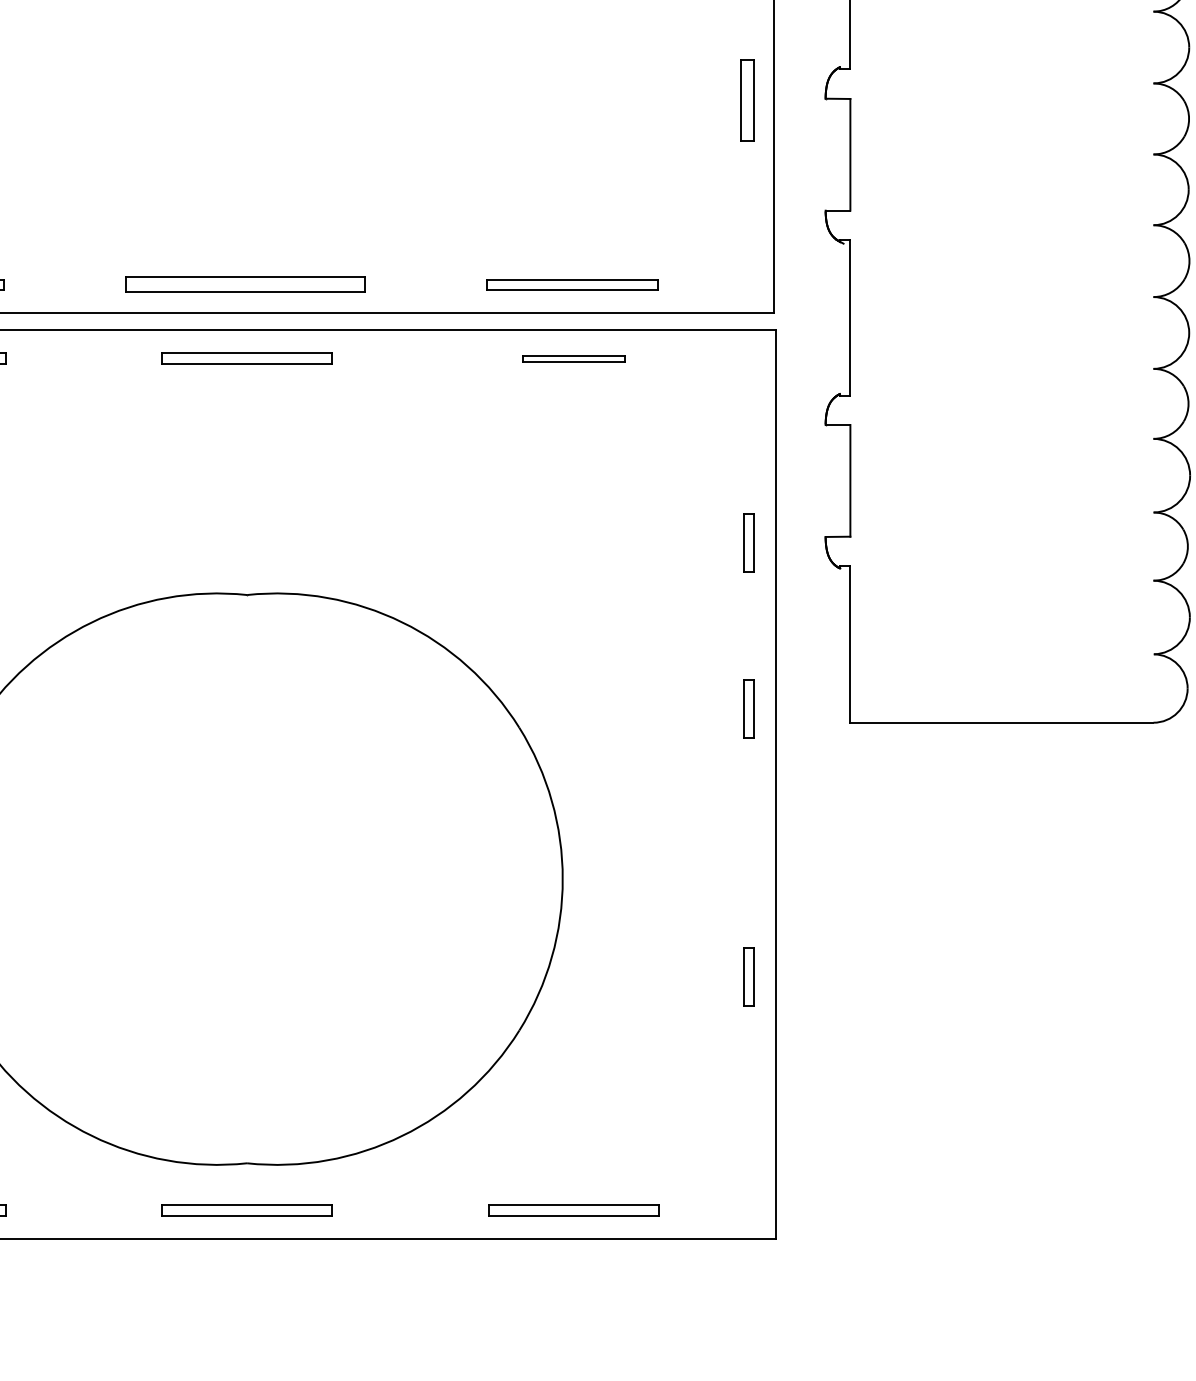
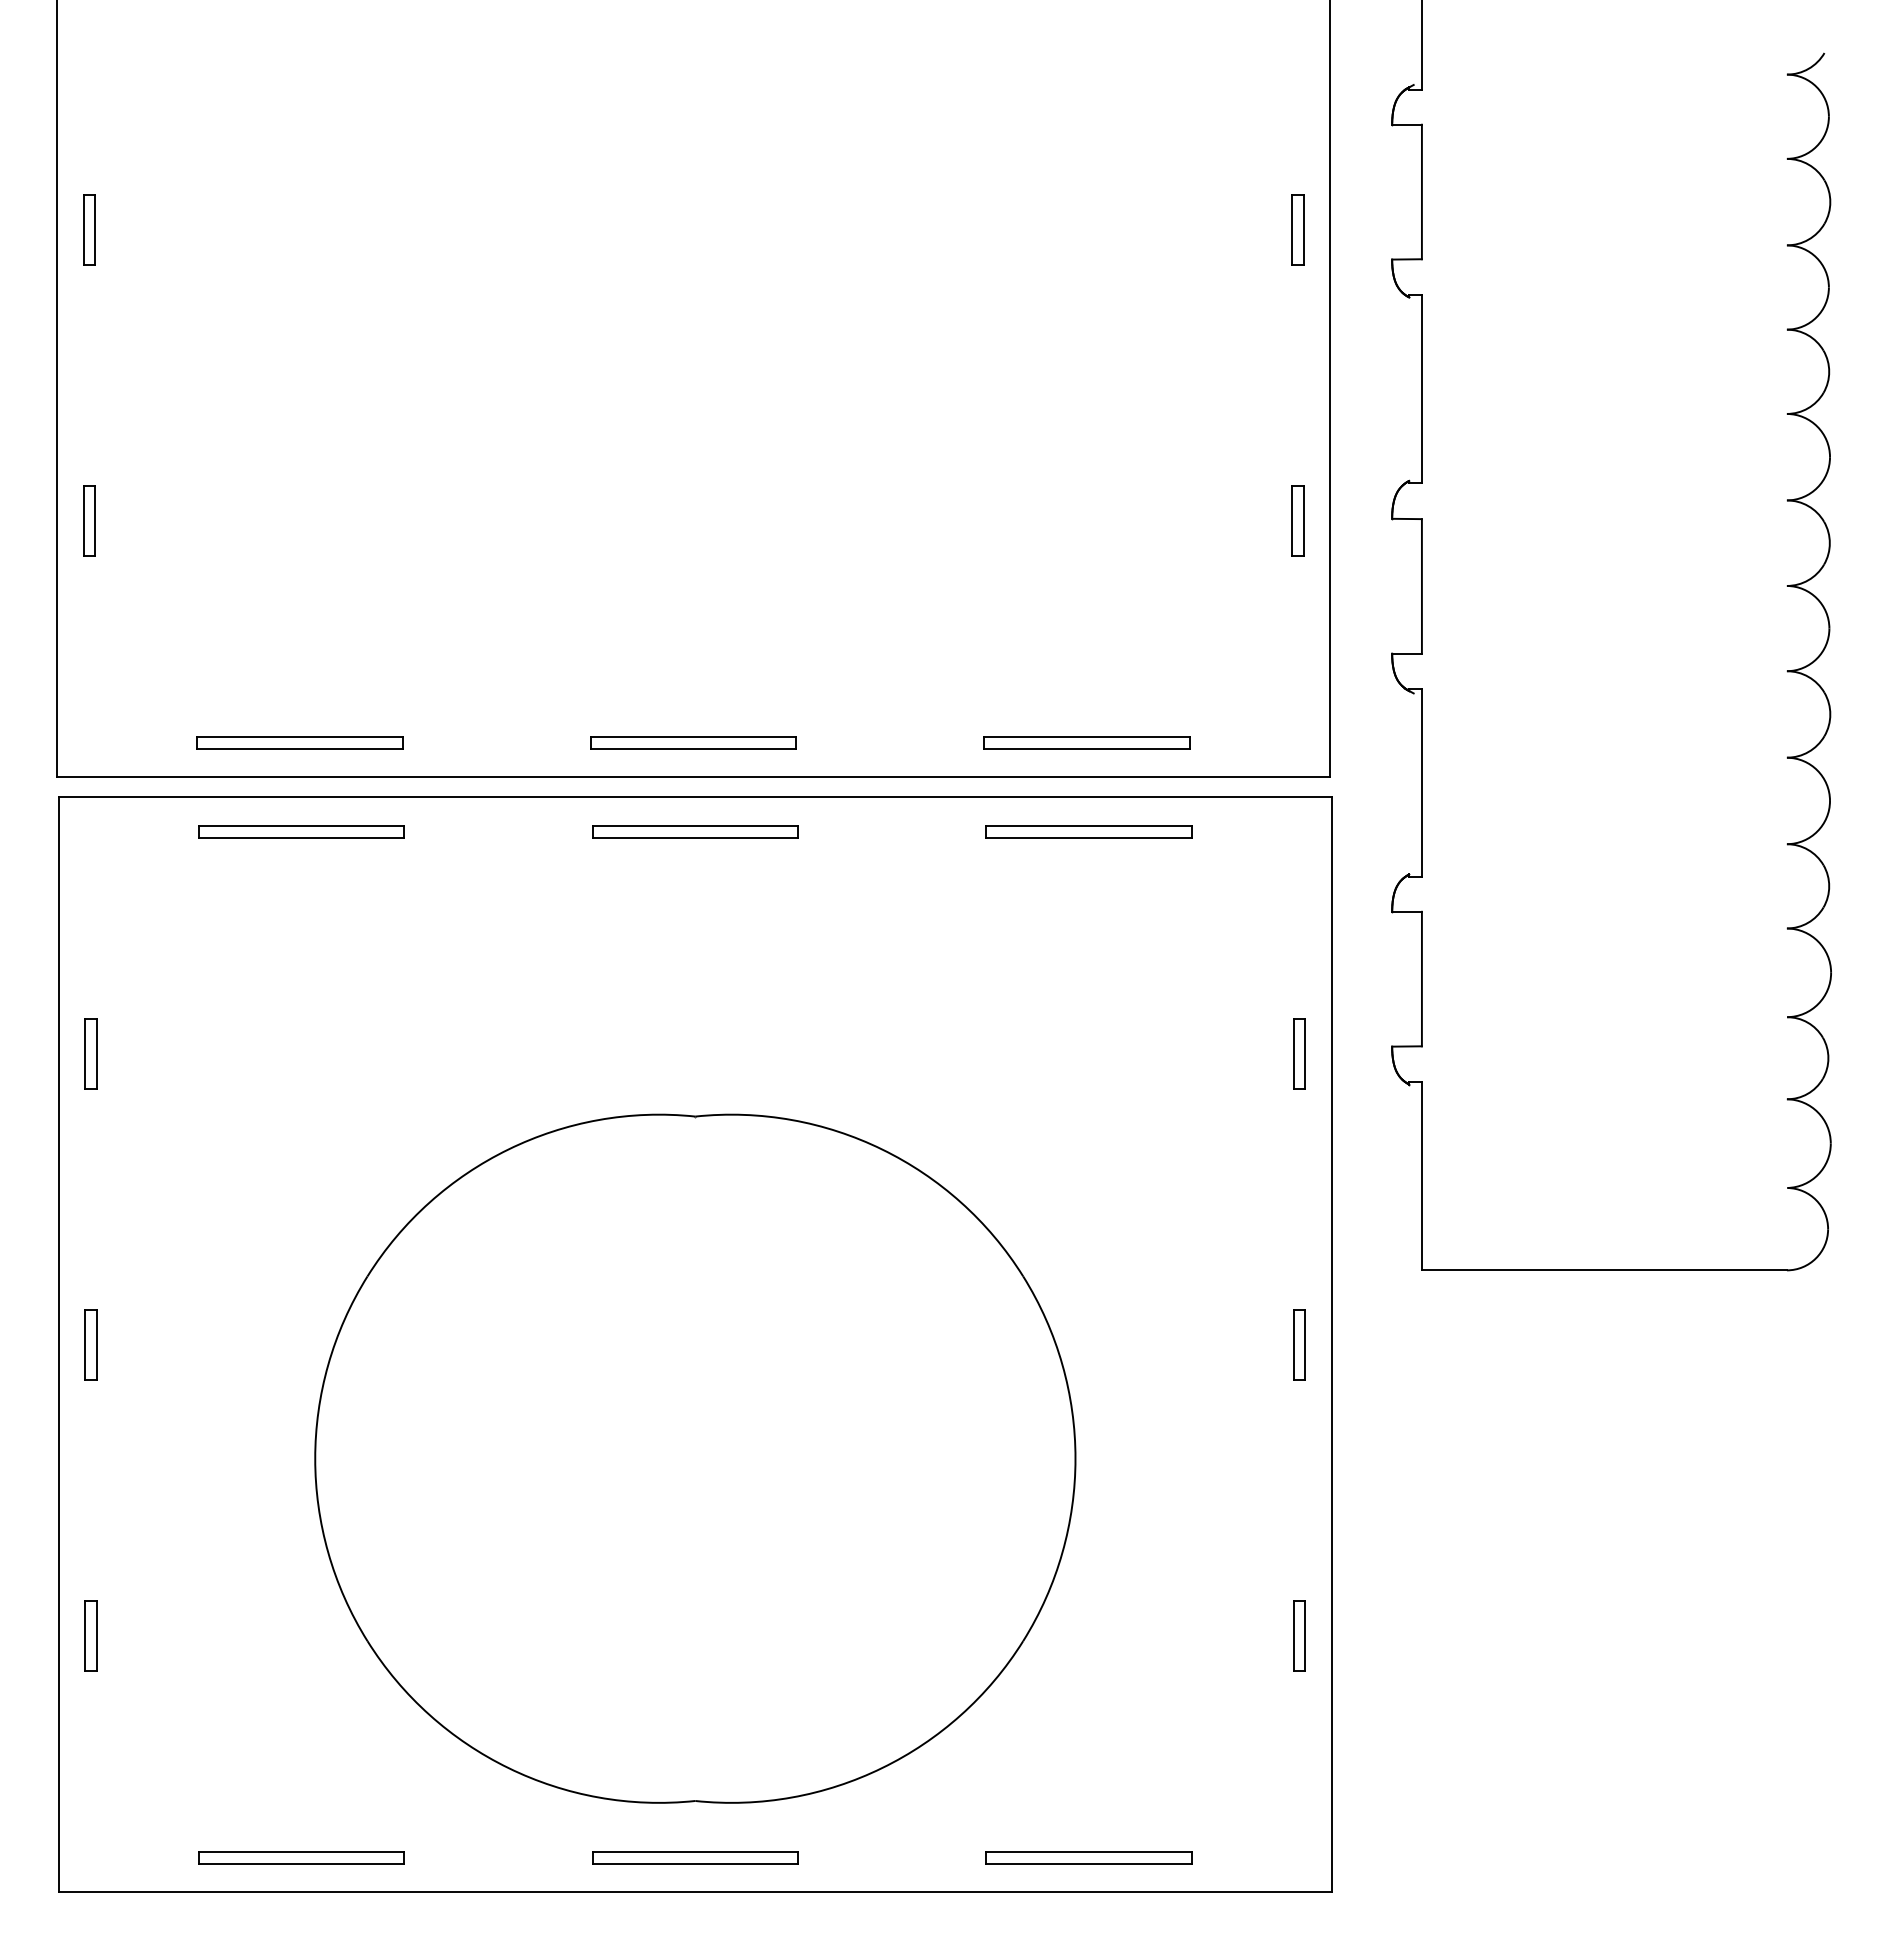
part: (747, 100) -> (1297, 520), size x0.71
part: (245, 284) -> (693, 742), size x0.71
part: (573, 358) -> (1088, 831), size x1.67
part: (748, 708) -> (1299, 1344), moved
part: (748, 976) -> (1299, 1635), moved

